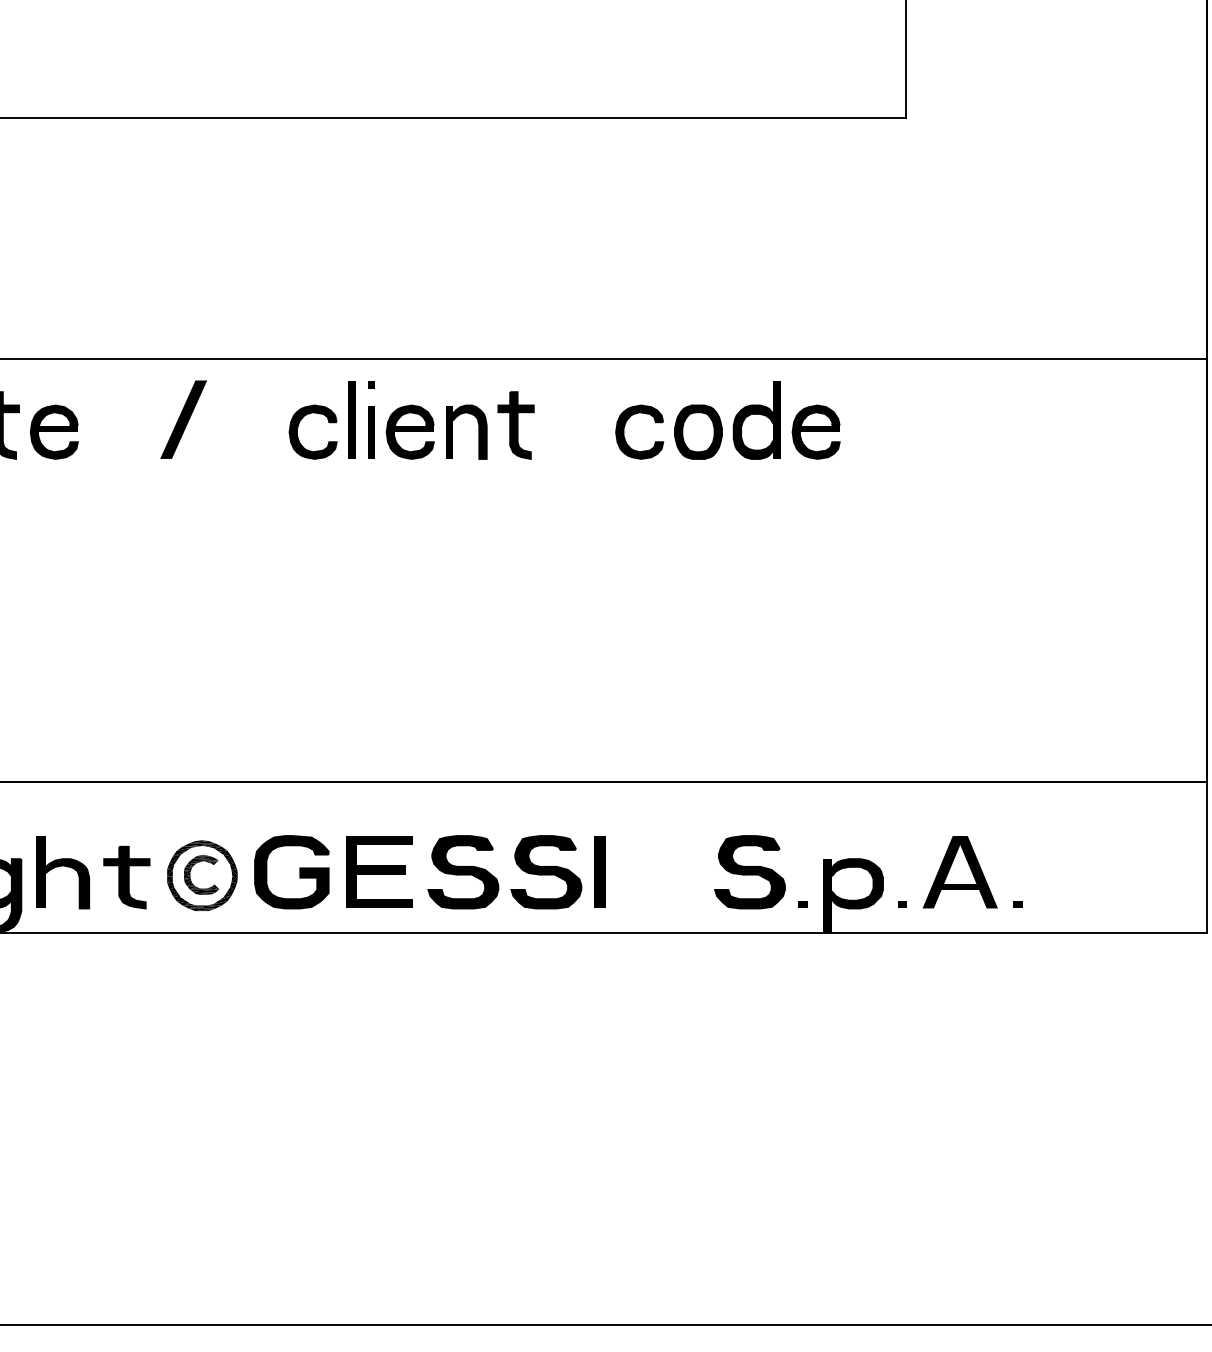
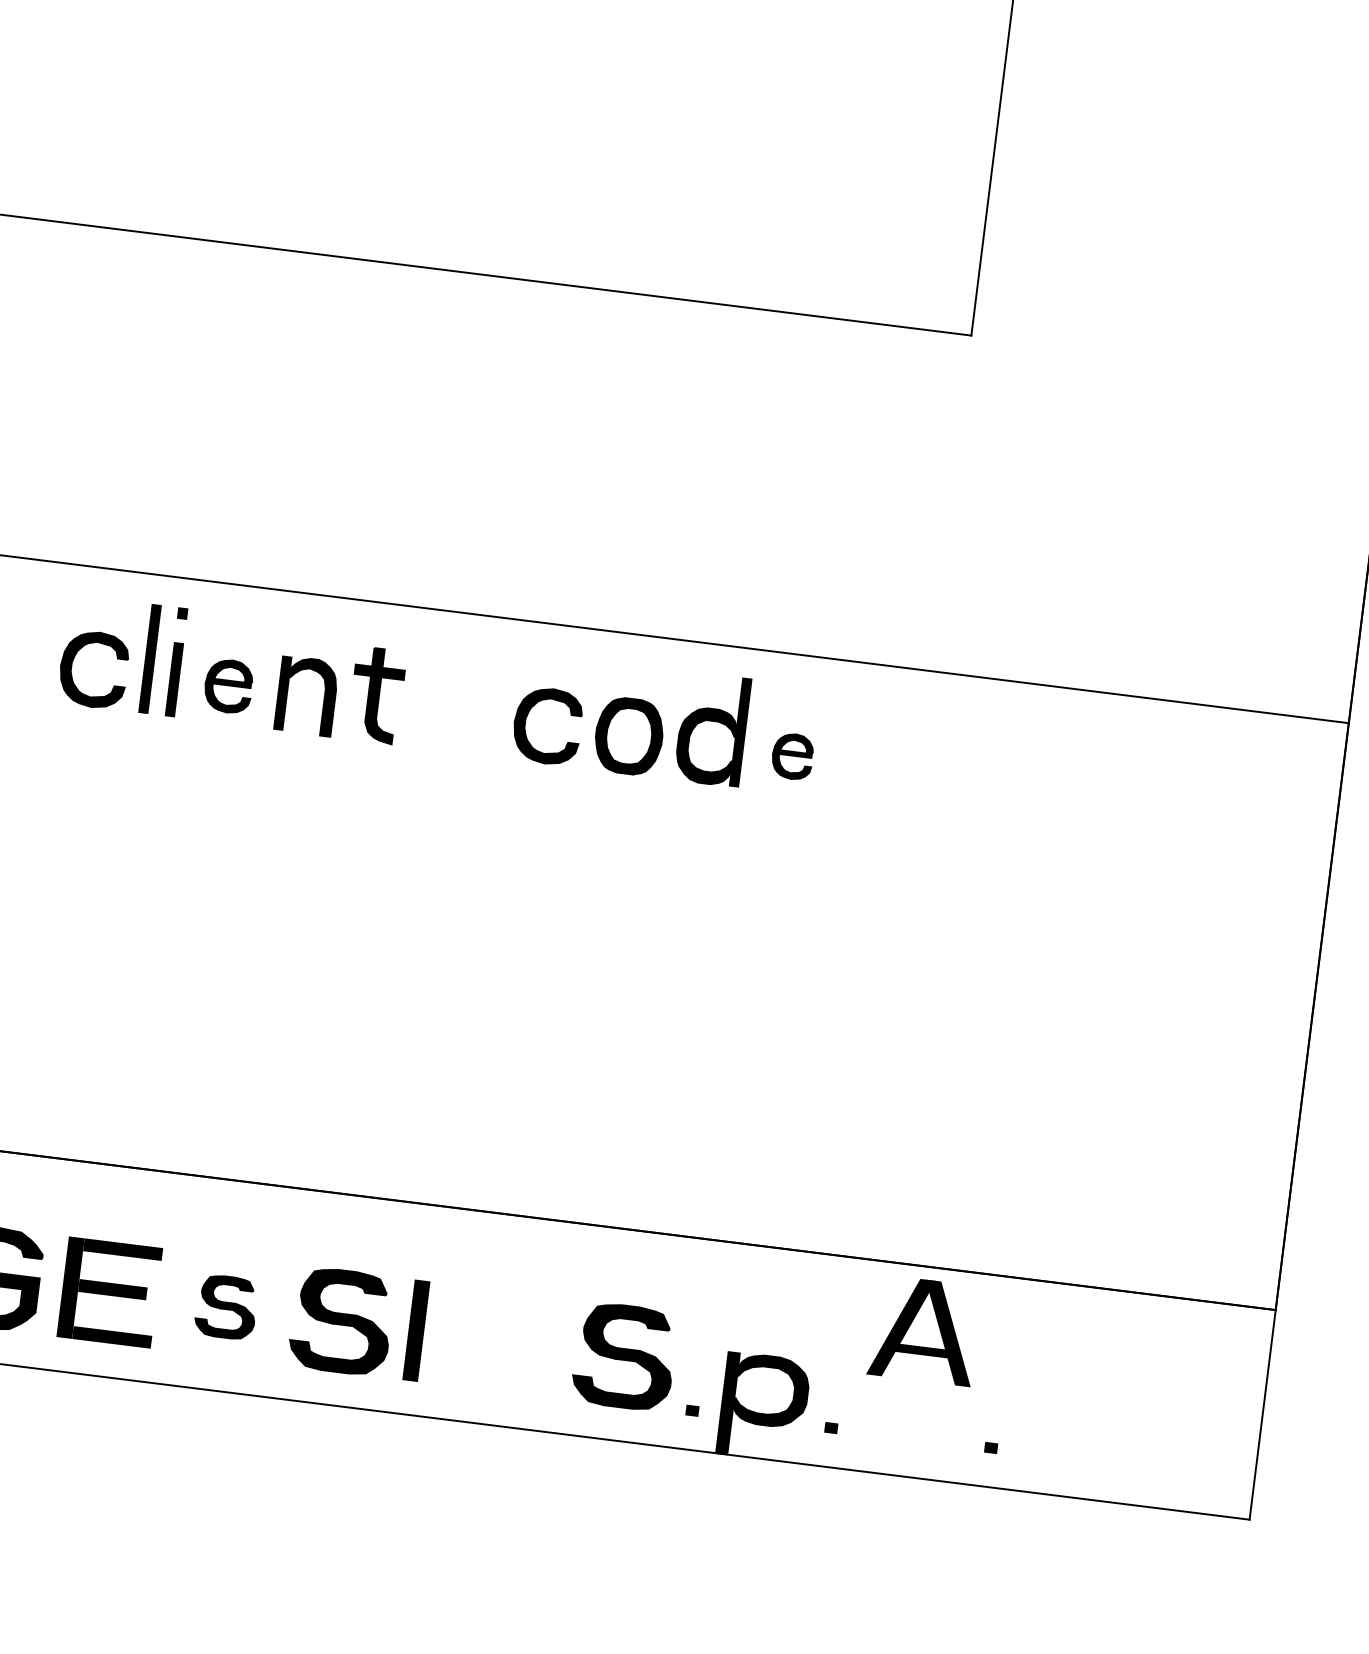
part: (409, 431) -> (227, 685), size x0.7
part: (815, 431) -> (791, 755), size x0.6
part: (463, 872) -> (226, 1307), size x0.6
part: (959, 872) -> (923, 1330), moved

